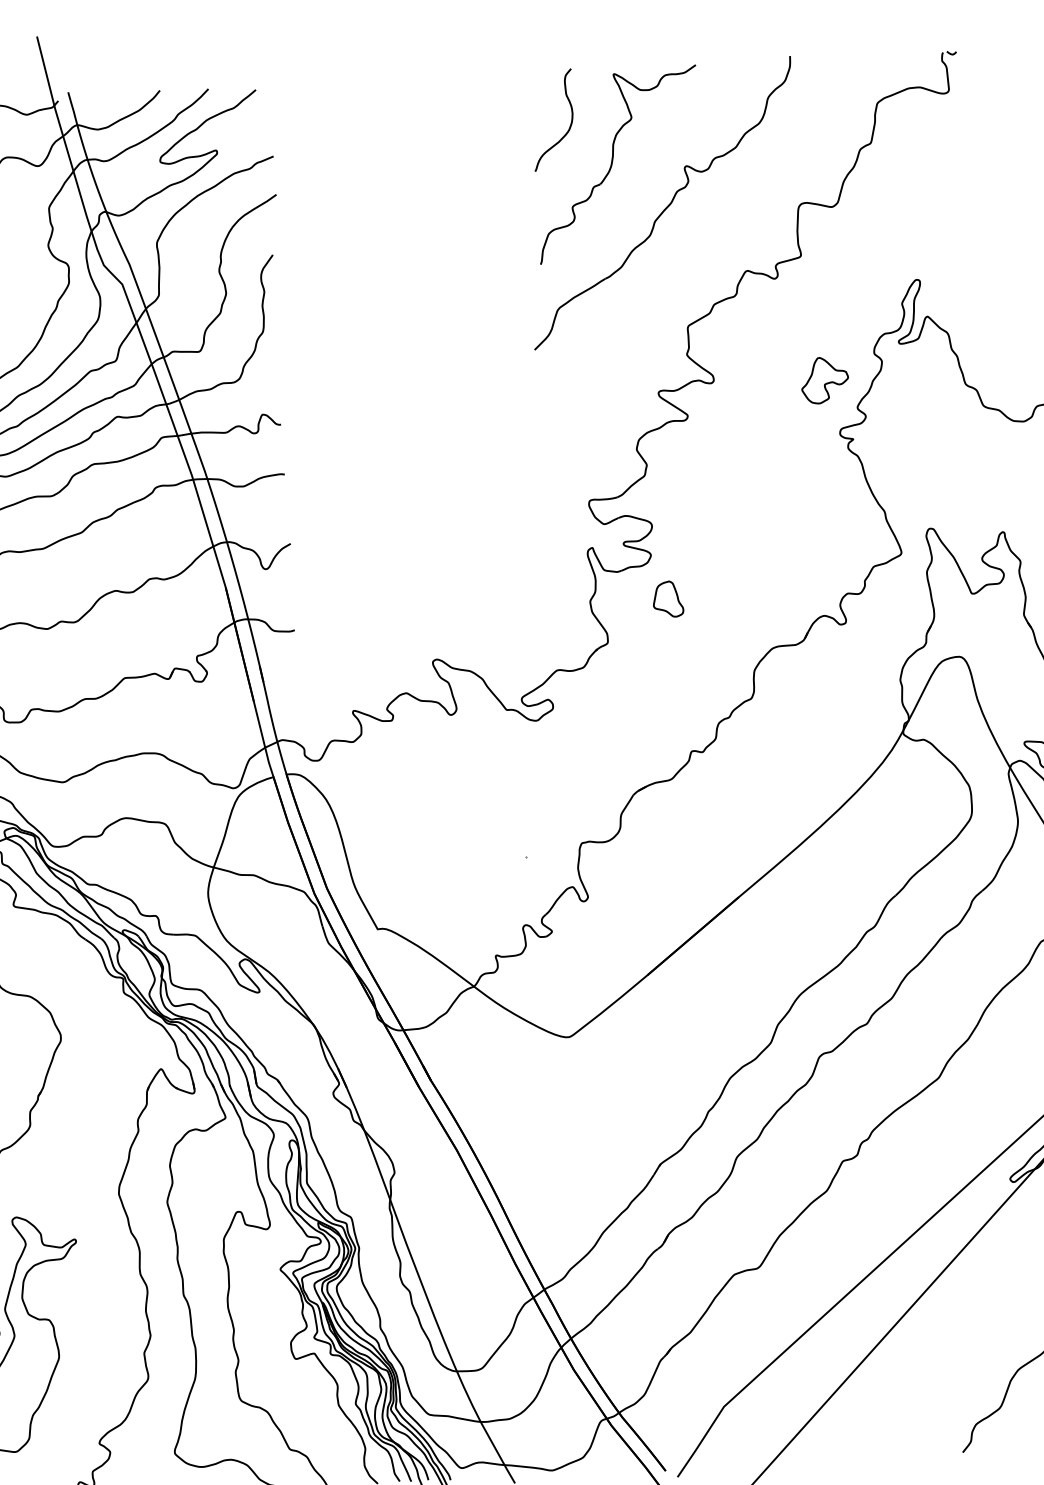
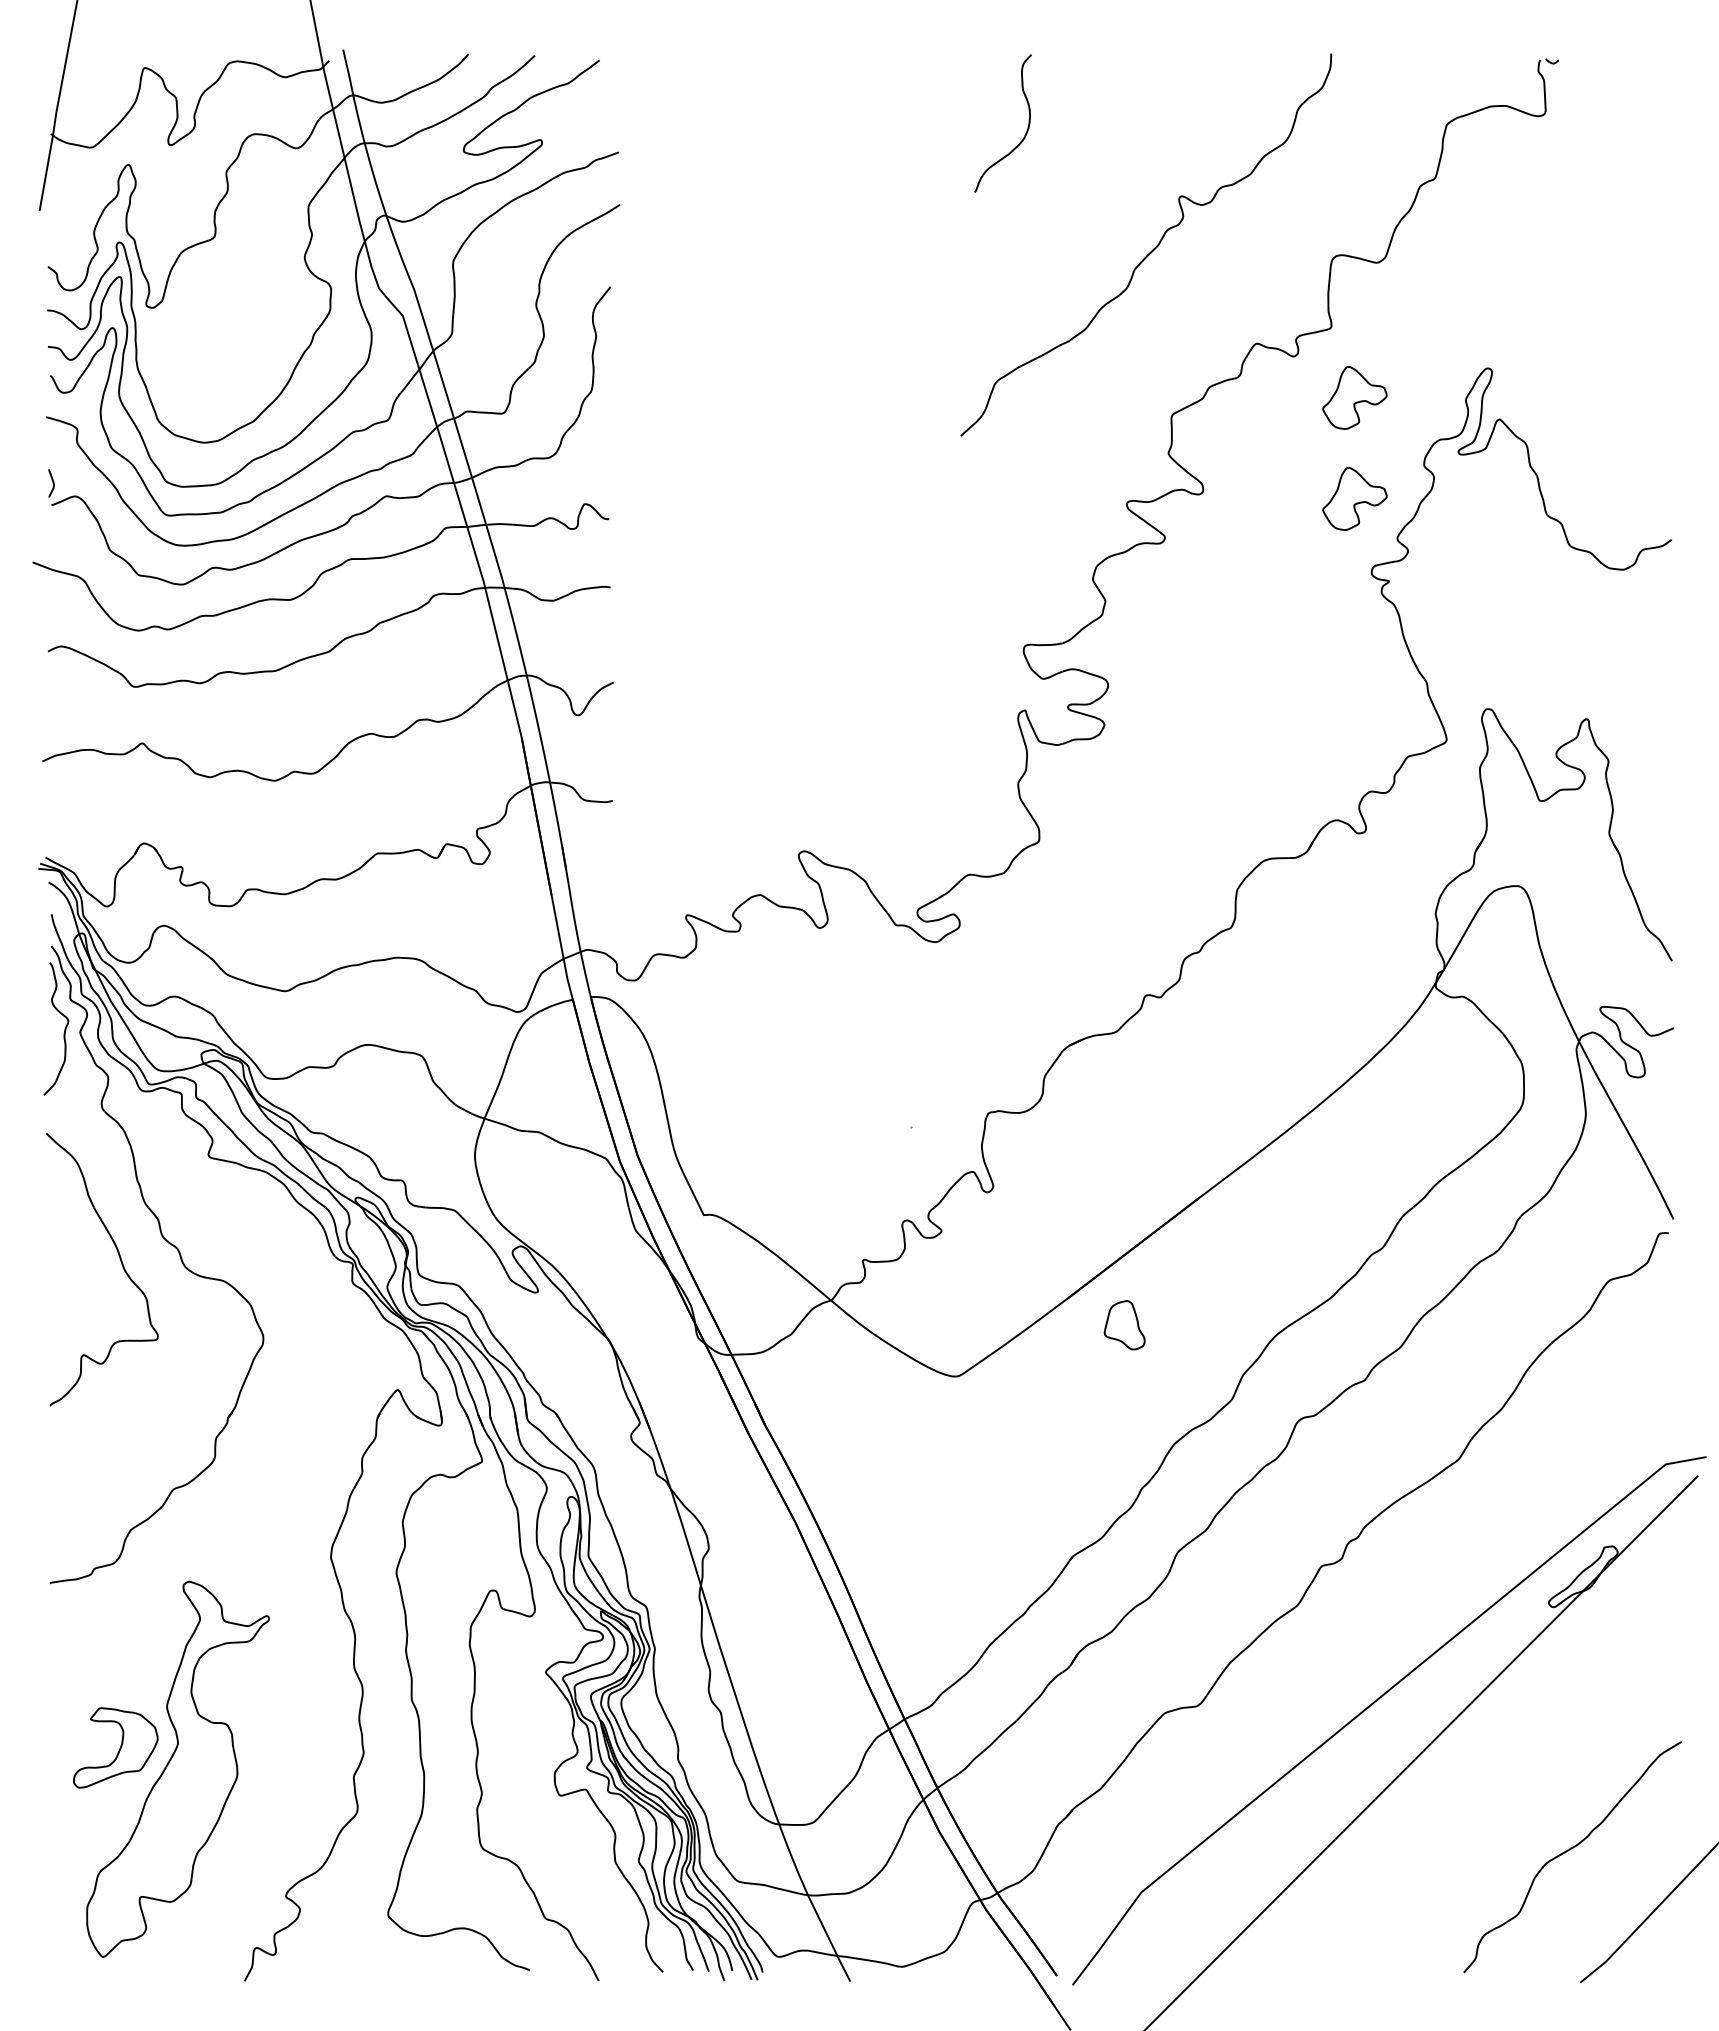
part: (612, 163) -> (1081, 186), removed
part: (820, 306) -> (1354, 397), added
part: (668, 599) -> (1124, 1325), moved

